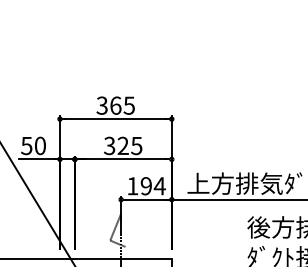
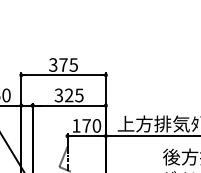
text: (115, 105) -> (63, 64), 365 -> 375
text: (152, 186) -> (91, 126), 194 -> 170

